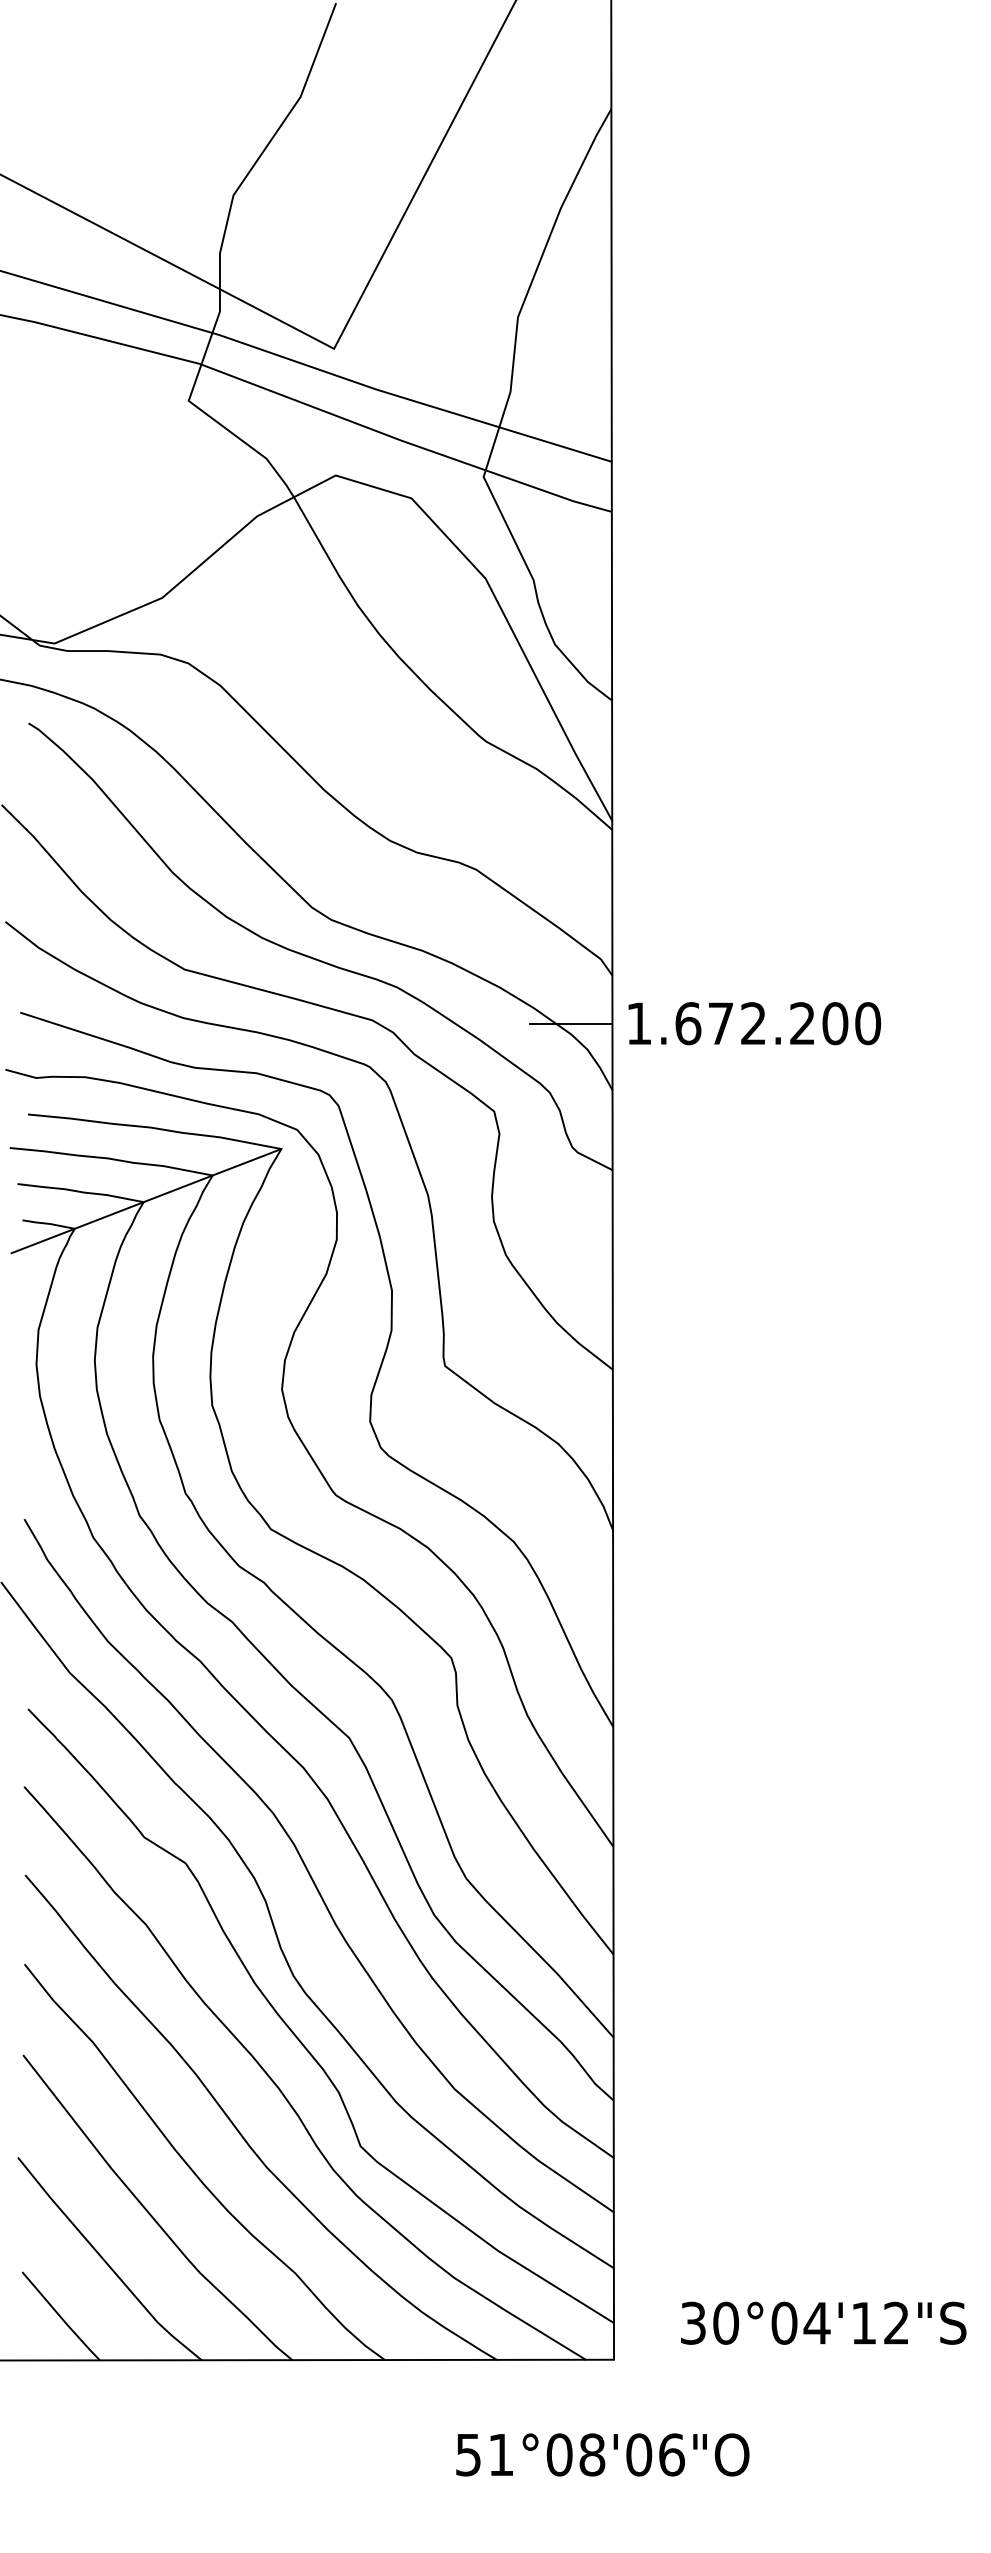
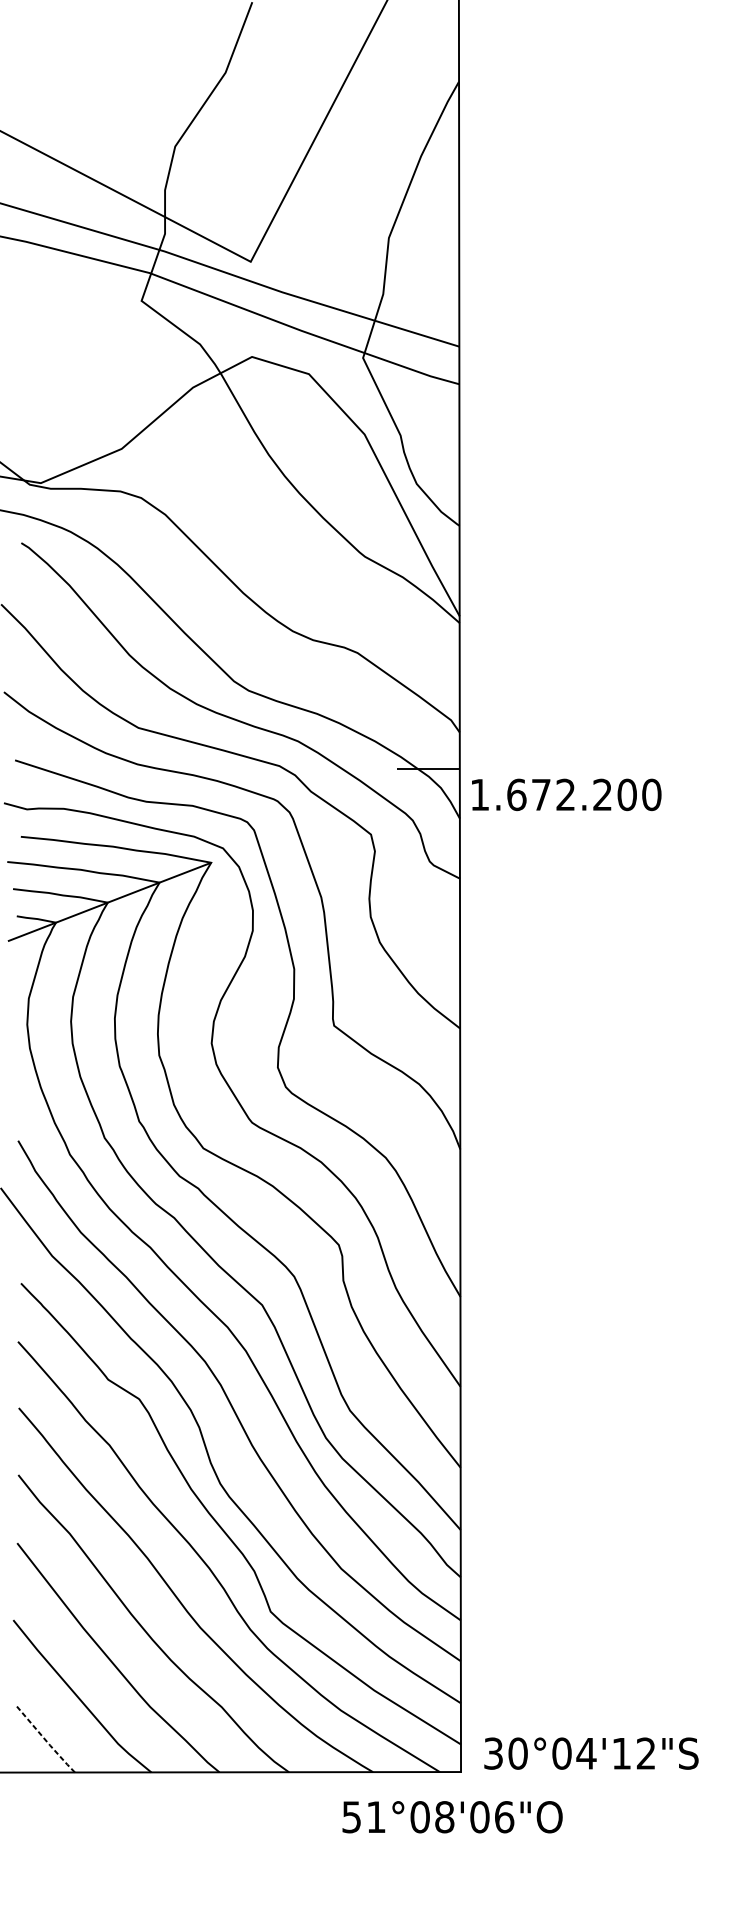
text: (754, 1023) -> (566, 794), moved
line: (61, 2317) -> (46, 1740), solid -> dashed
text: (823, 2322) -> (591, 1753), moved
text: (602, 2454) -> (452, 1816), moved

